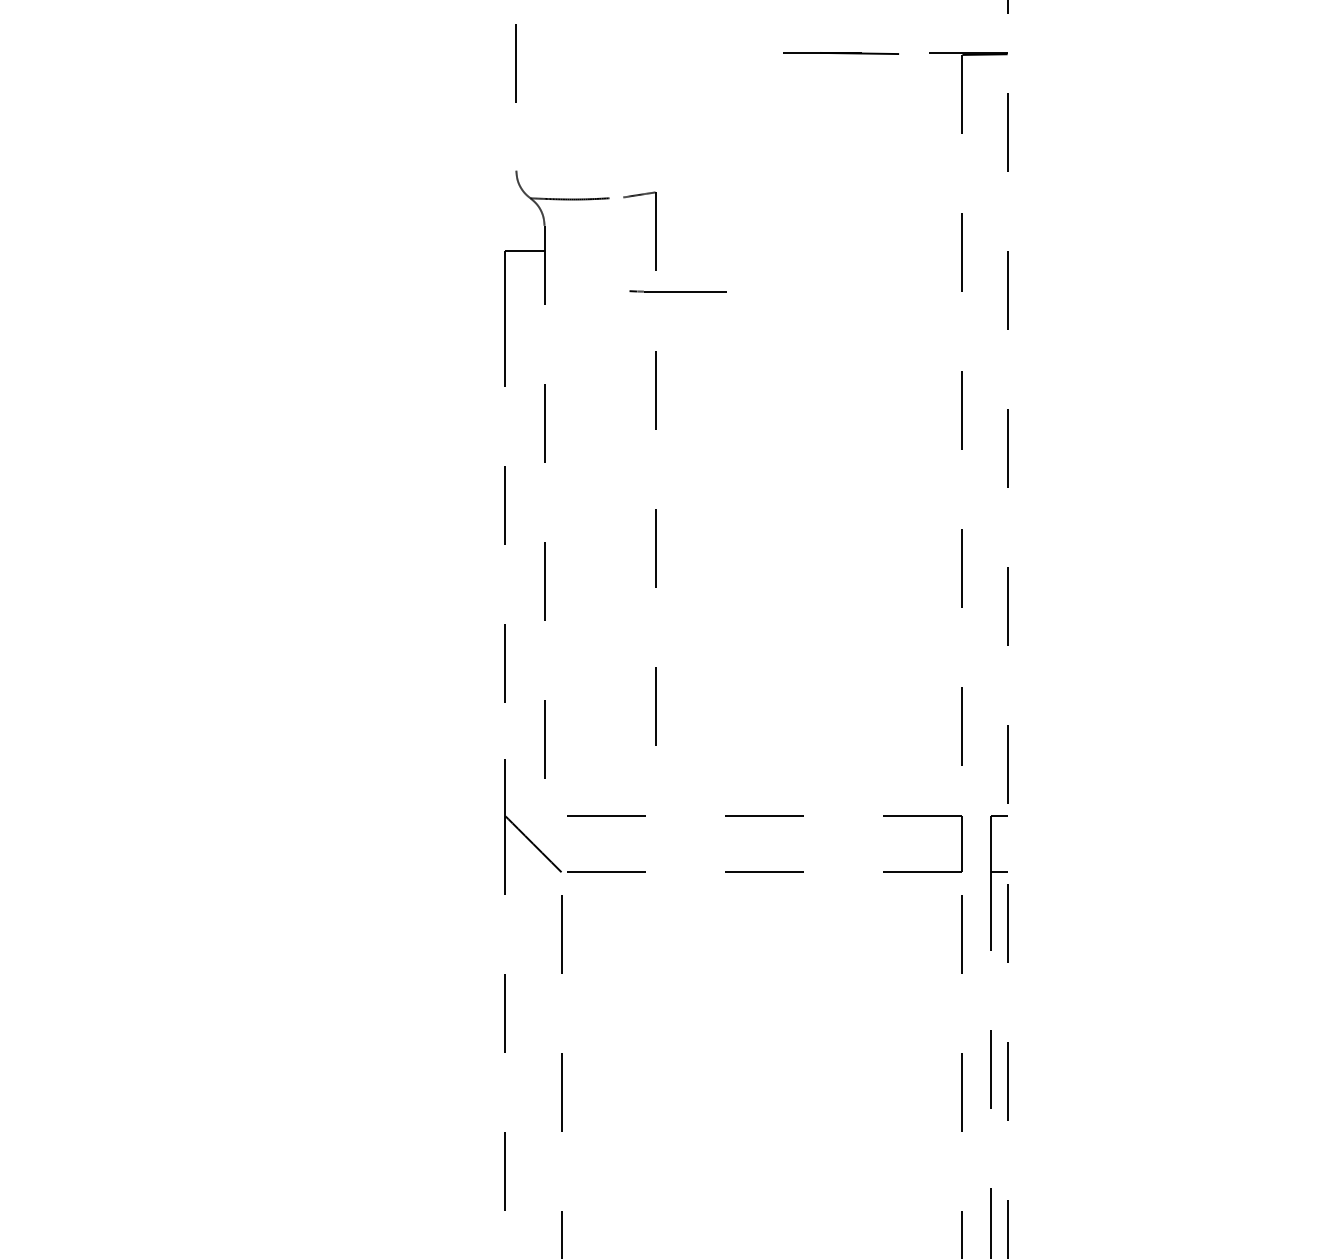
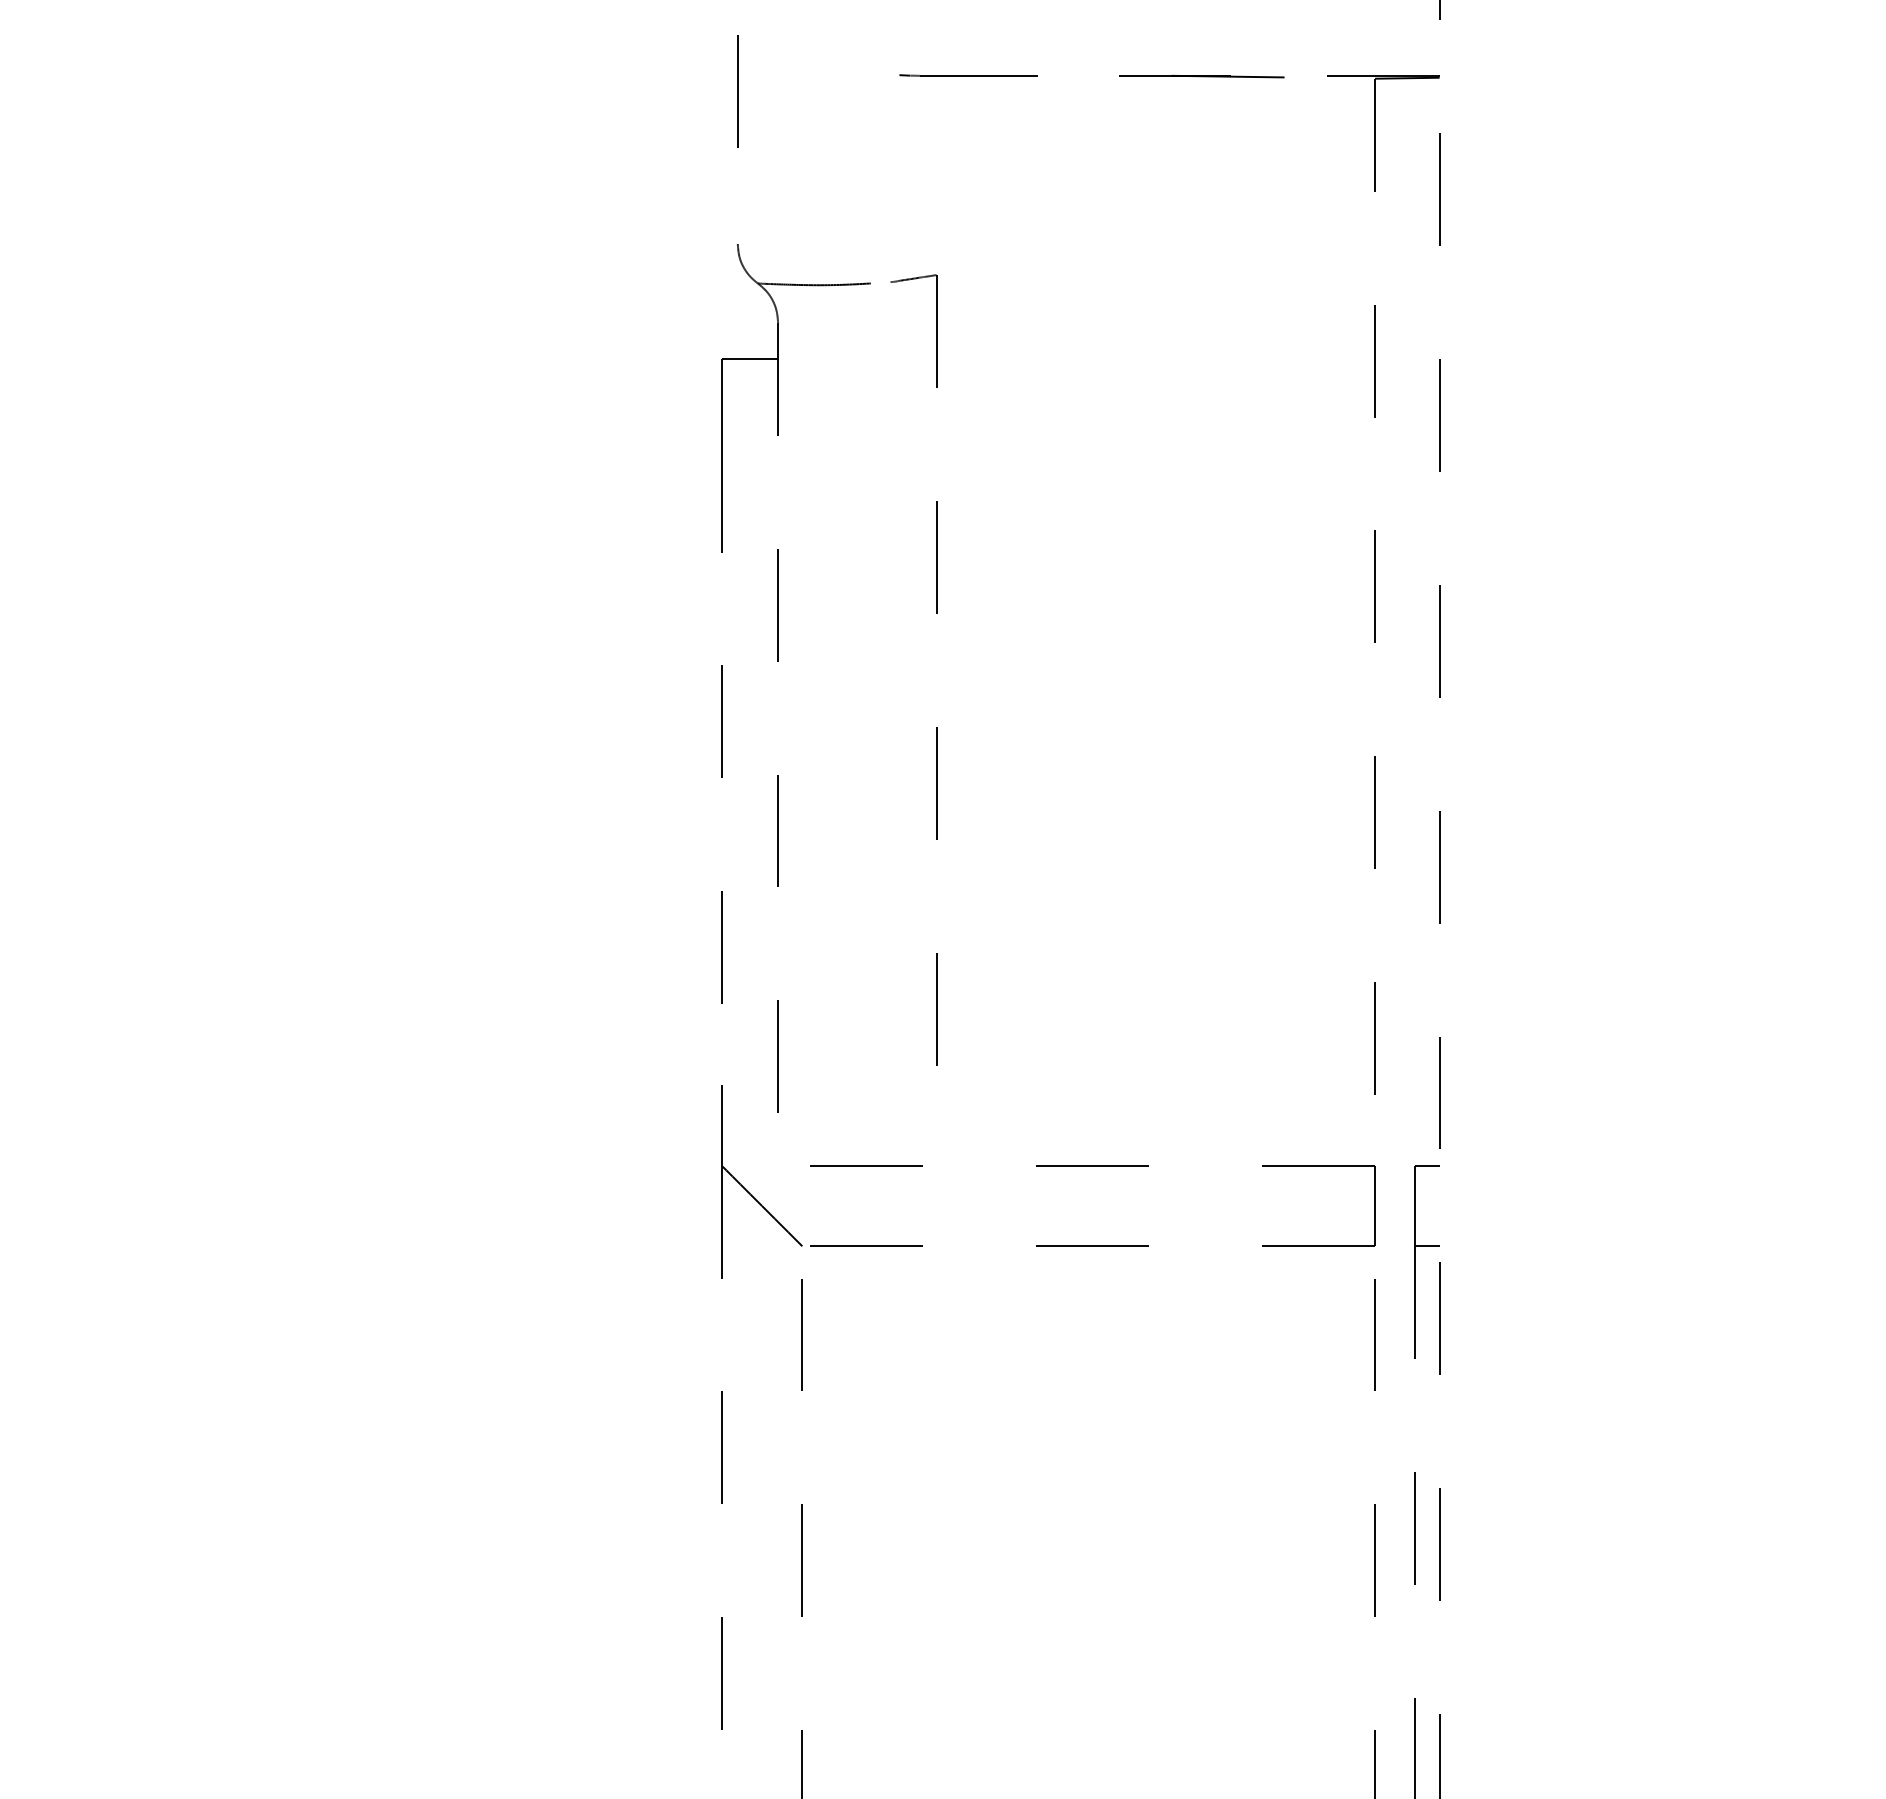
line: (677, 291) -> (968, 75), moved

